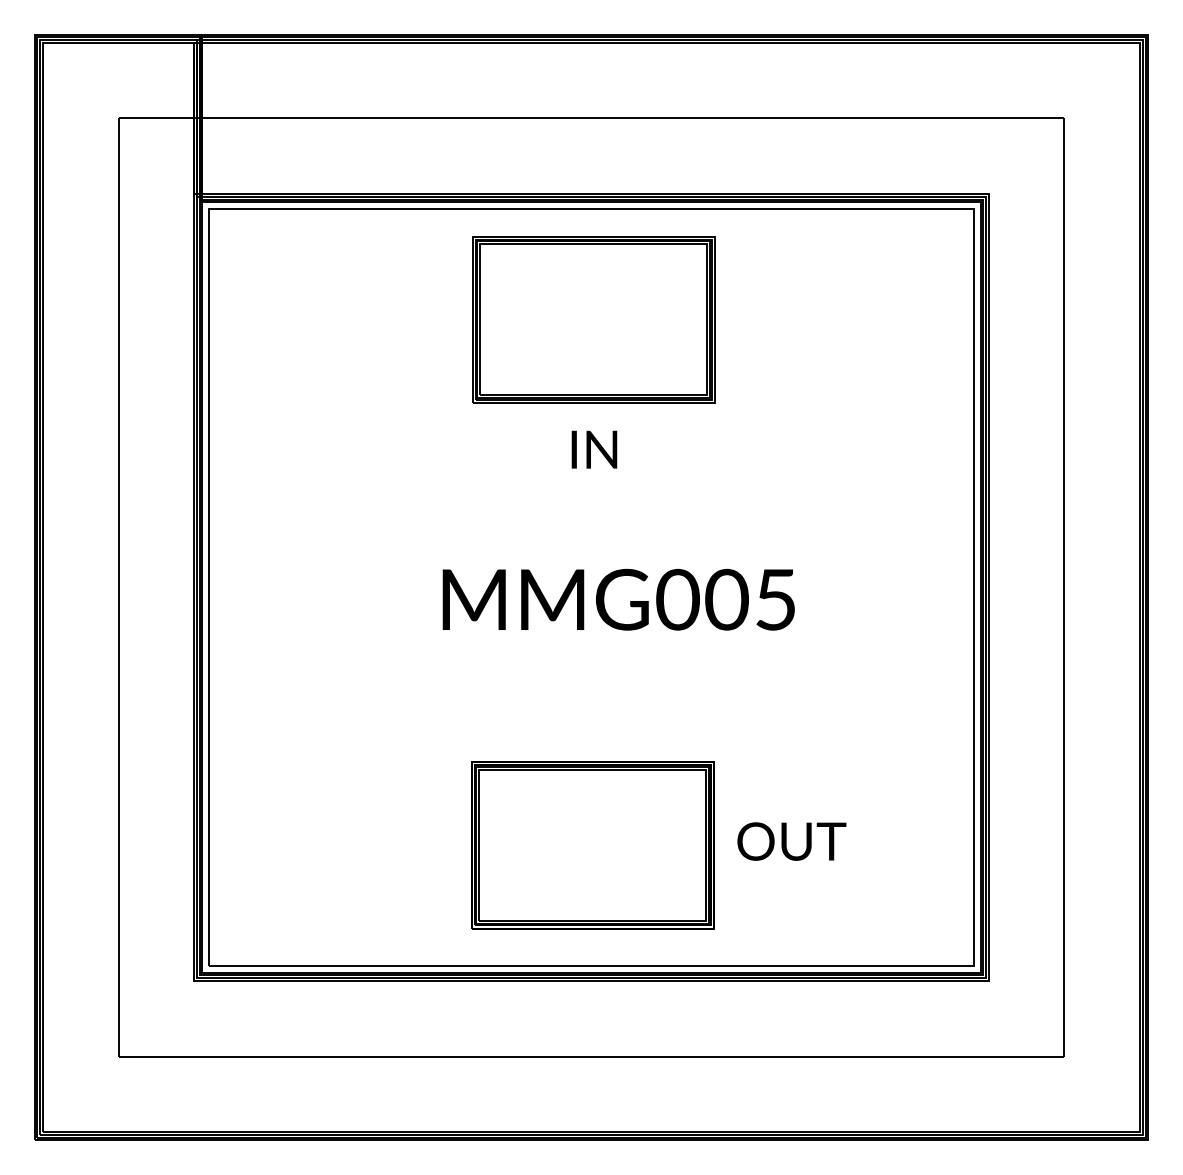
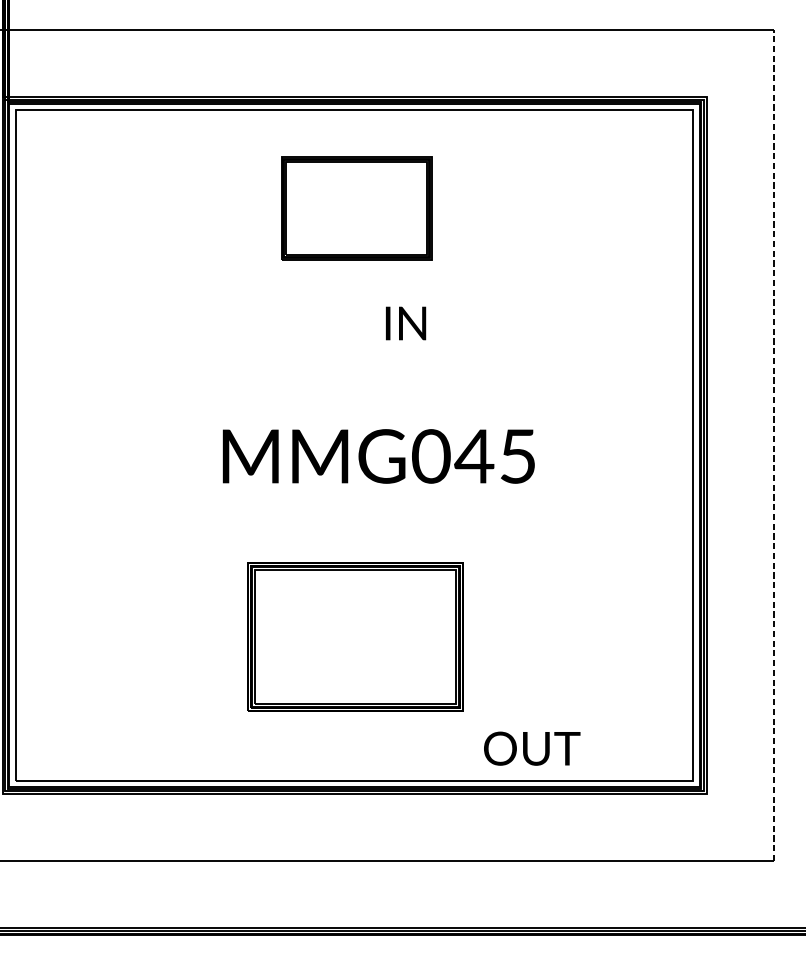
part: (593, 319) -> (356, 208), size x0.7
text: (594, 449) -> (406, 323), moved
line: (1064, 587) -> (773, 445), solid -> dashed
text: (726, 599) -> (474, 456), MMG005 -> MMG045
text: (791, 841) -> (531, 748), moved
part: (592, 845) -> (355, 636), moved

